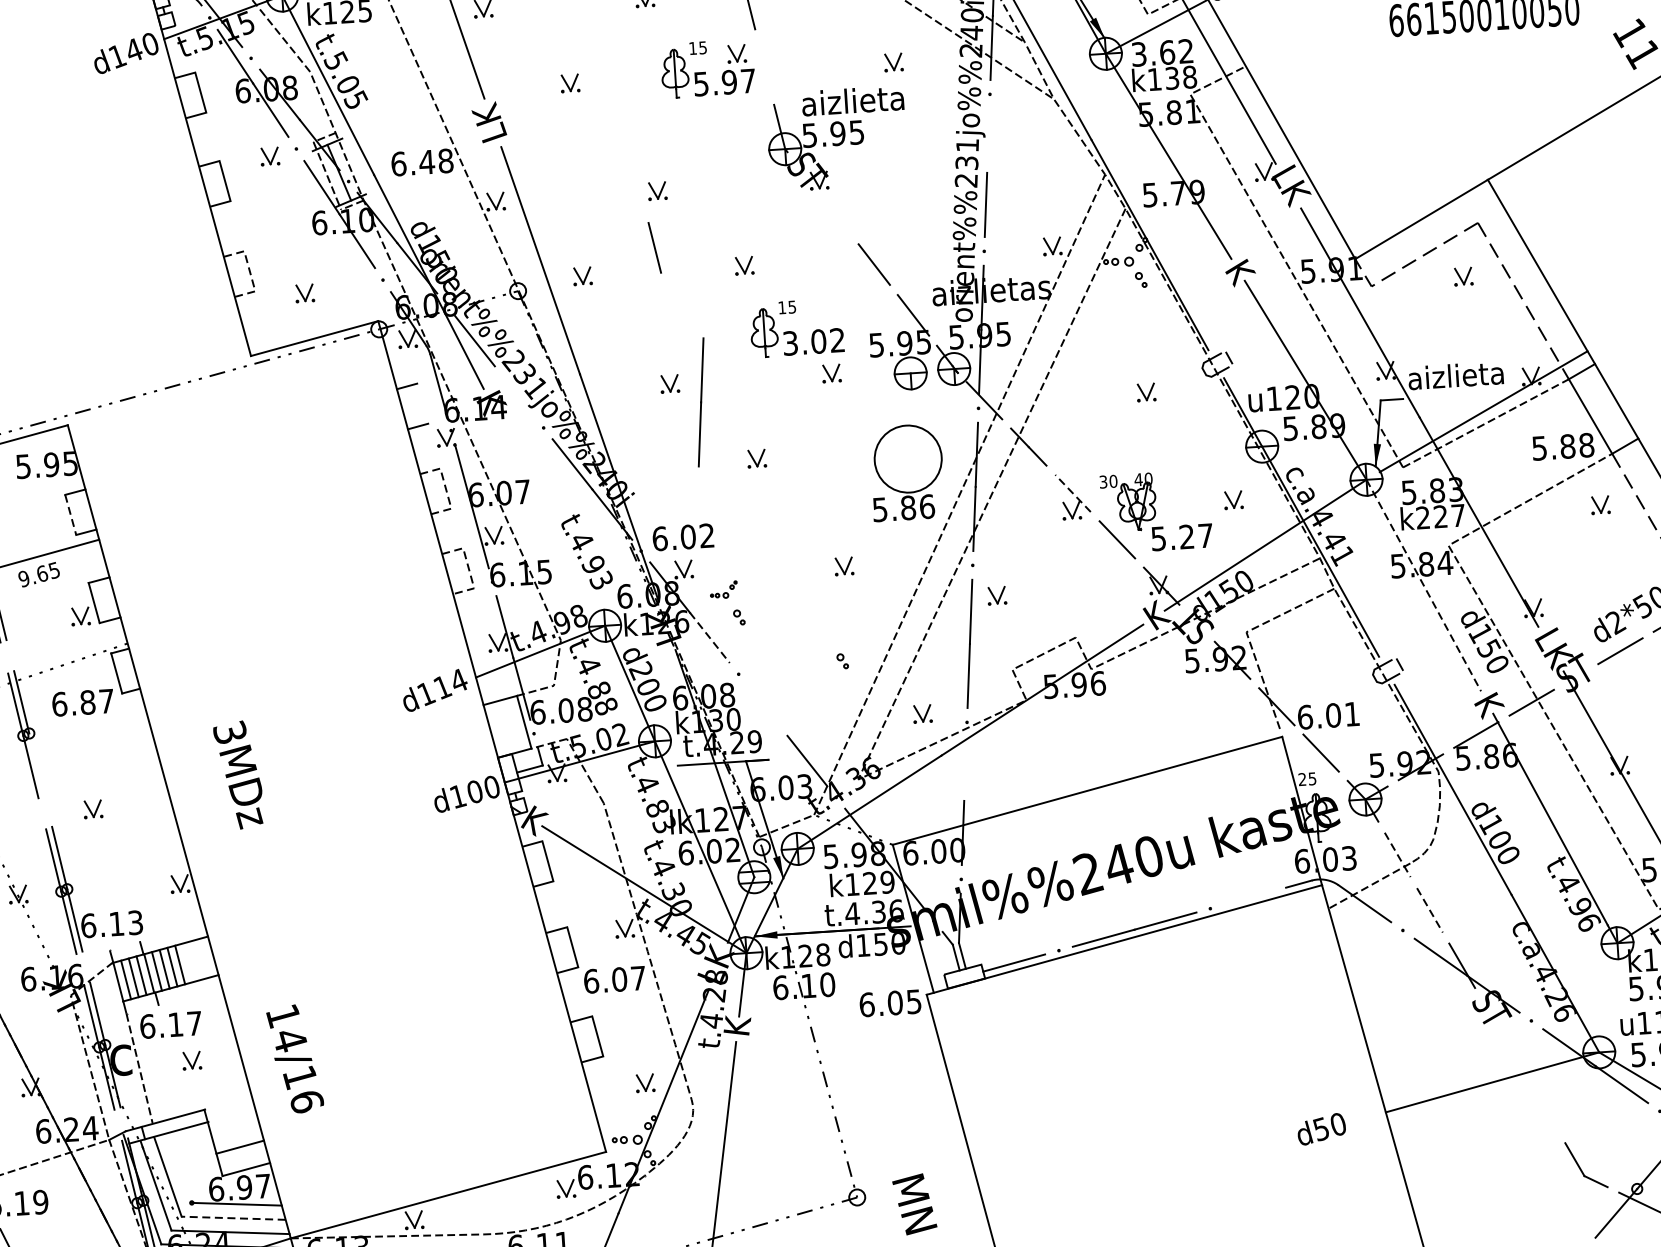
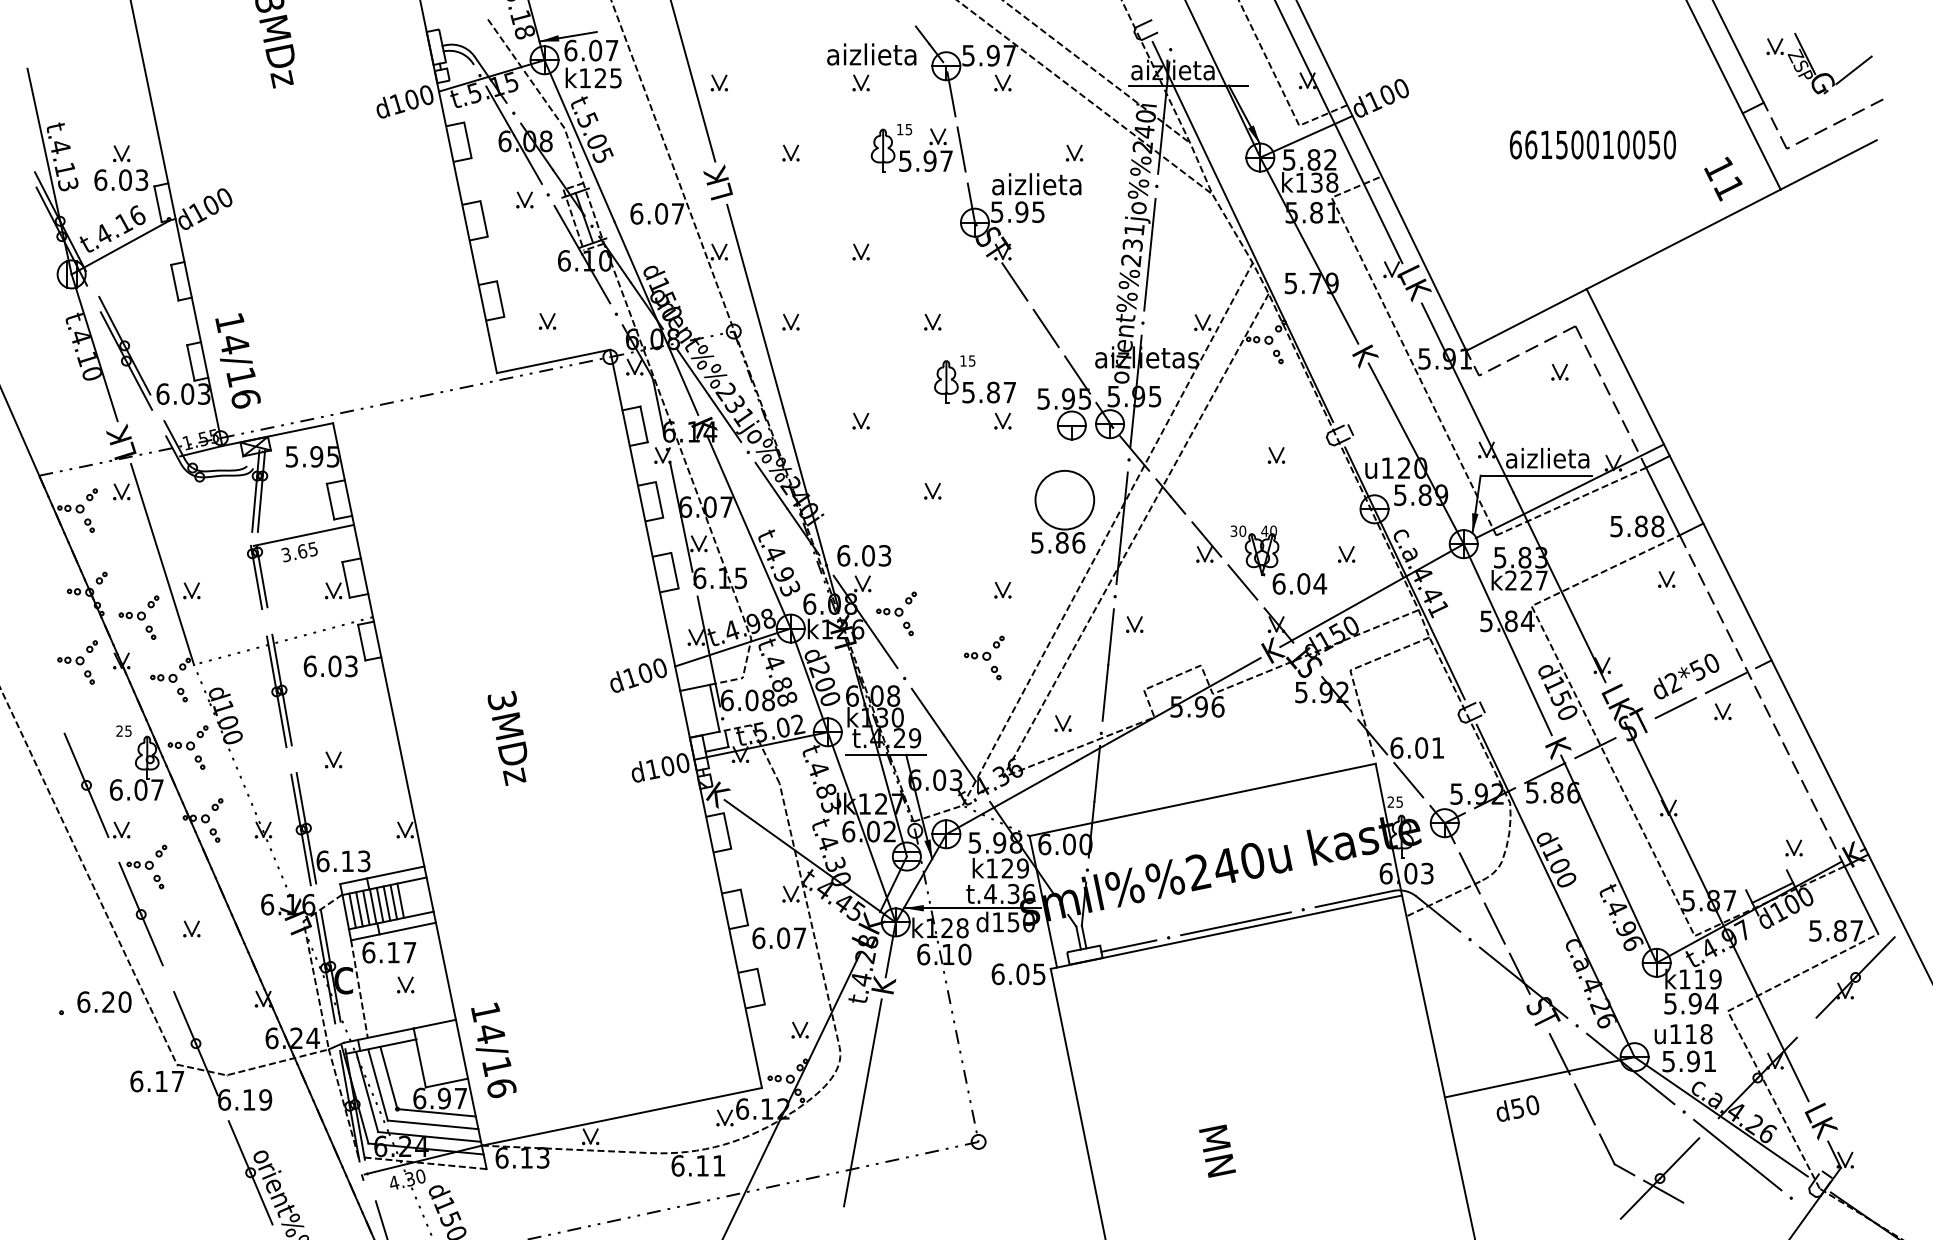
text: (134, 50) -> (412, 99), d140 -> d100
text: (1153, 53) -> (1301, 159), 3.62 -> 5.82
line: (988, 140) -> (1152, 226), added
text: (436, 161) -> (669, 213), 6.48 -> 6.07
line: (834, 213) -> (1014, 281), added
line: (654, 247) -> (961, 149), moved
line: (249, 271) -> (500, 299), dashed -> solid
text: (814, 341) -> (989, 392), 3.02 -> 5.87
line: (515, 390) -> (725, 418), added
line: (1454, 395) -> (1545, 475), added
line: (700, 401) -> (886, 438), removed
line: (422, 403) -> (643, 424), added
line: (445, 489) -> (659, 500), dashed -> solid
line: (1072, 493) -> (1206, 539), dashed -> solid
line: (70, 515) -> (330, 502), dashed -> solid
line: (549, 518) -> (748, 531), added
text: (706, 535) -> (884, 555), 6.02 -> 6.03
text: (1182, 536) -> (1299, 583), 5.27 -> 6.04
line: (468, 568) -> (674, 570), dashed -> solid
text: (23, 578) -> (285, 554), 9.65 -> 3.65
line: (1424, 586) -> (1508, 640), dashed -> solid
part: (723, 589) -> (896, 603), size x1.67
part: (827, 633) -> (984, 647), added
line: (709, 638) -> (881, 645), dashed -> solid
text: (450, 683) -> (652, 670), d114 -> d100
text: (96, 702) -> (342, 666), 6.87 -> 6.03
line: (767, 710) -> (927, 711), added
line: (36, 764) -> (286, 717), added
line: (965, 768) -> (1097, 773), added
text: (238, 774) -> (507, 737), moved
line: (1398, 855) -> (1470, 873), dashed -> solid
line: (1254, 896) -> (1342, 901), added
line: (1430, 911) -> (1495, 924), dashed -> solid
line: (157, 937) -> (382, 875), added
line: (174, 1000) -> (393, 931), added
line: (1513, 1054) -> (1559, 1054), added
text: (294, 1059) -> (493, 1050), moved
line: (1545, 1110) -> (1584, 1104), added
text: (1321, 1129) -> (1517, 1108), moved
line: (239, 1146) -> (434, 1023), moved
line: (179, 1168) -> (388, 1078), added
text: (914, 1203) -> (1217, 1150), moved
line: (234, 1217) -> (433, 1124), dashed -> solid

